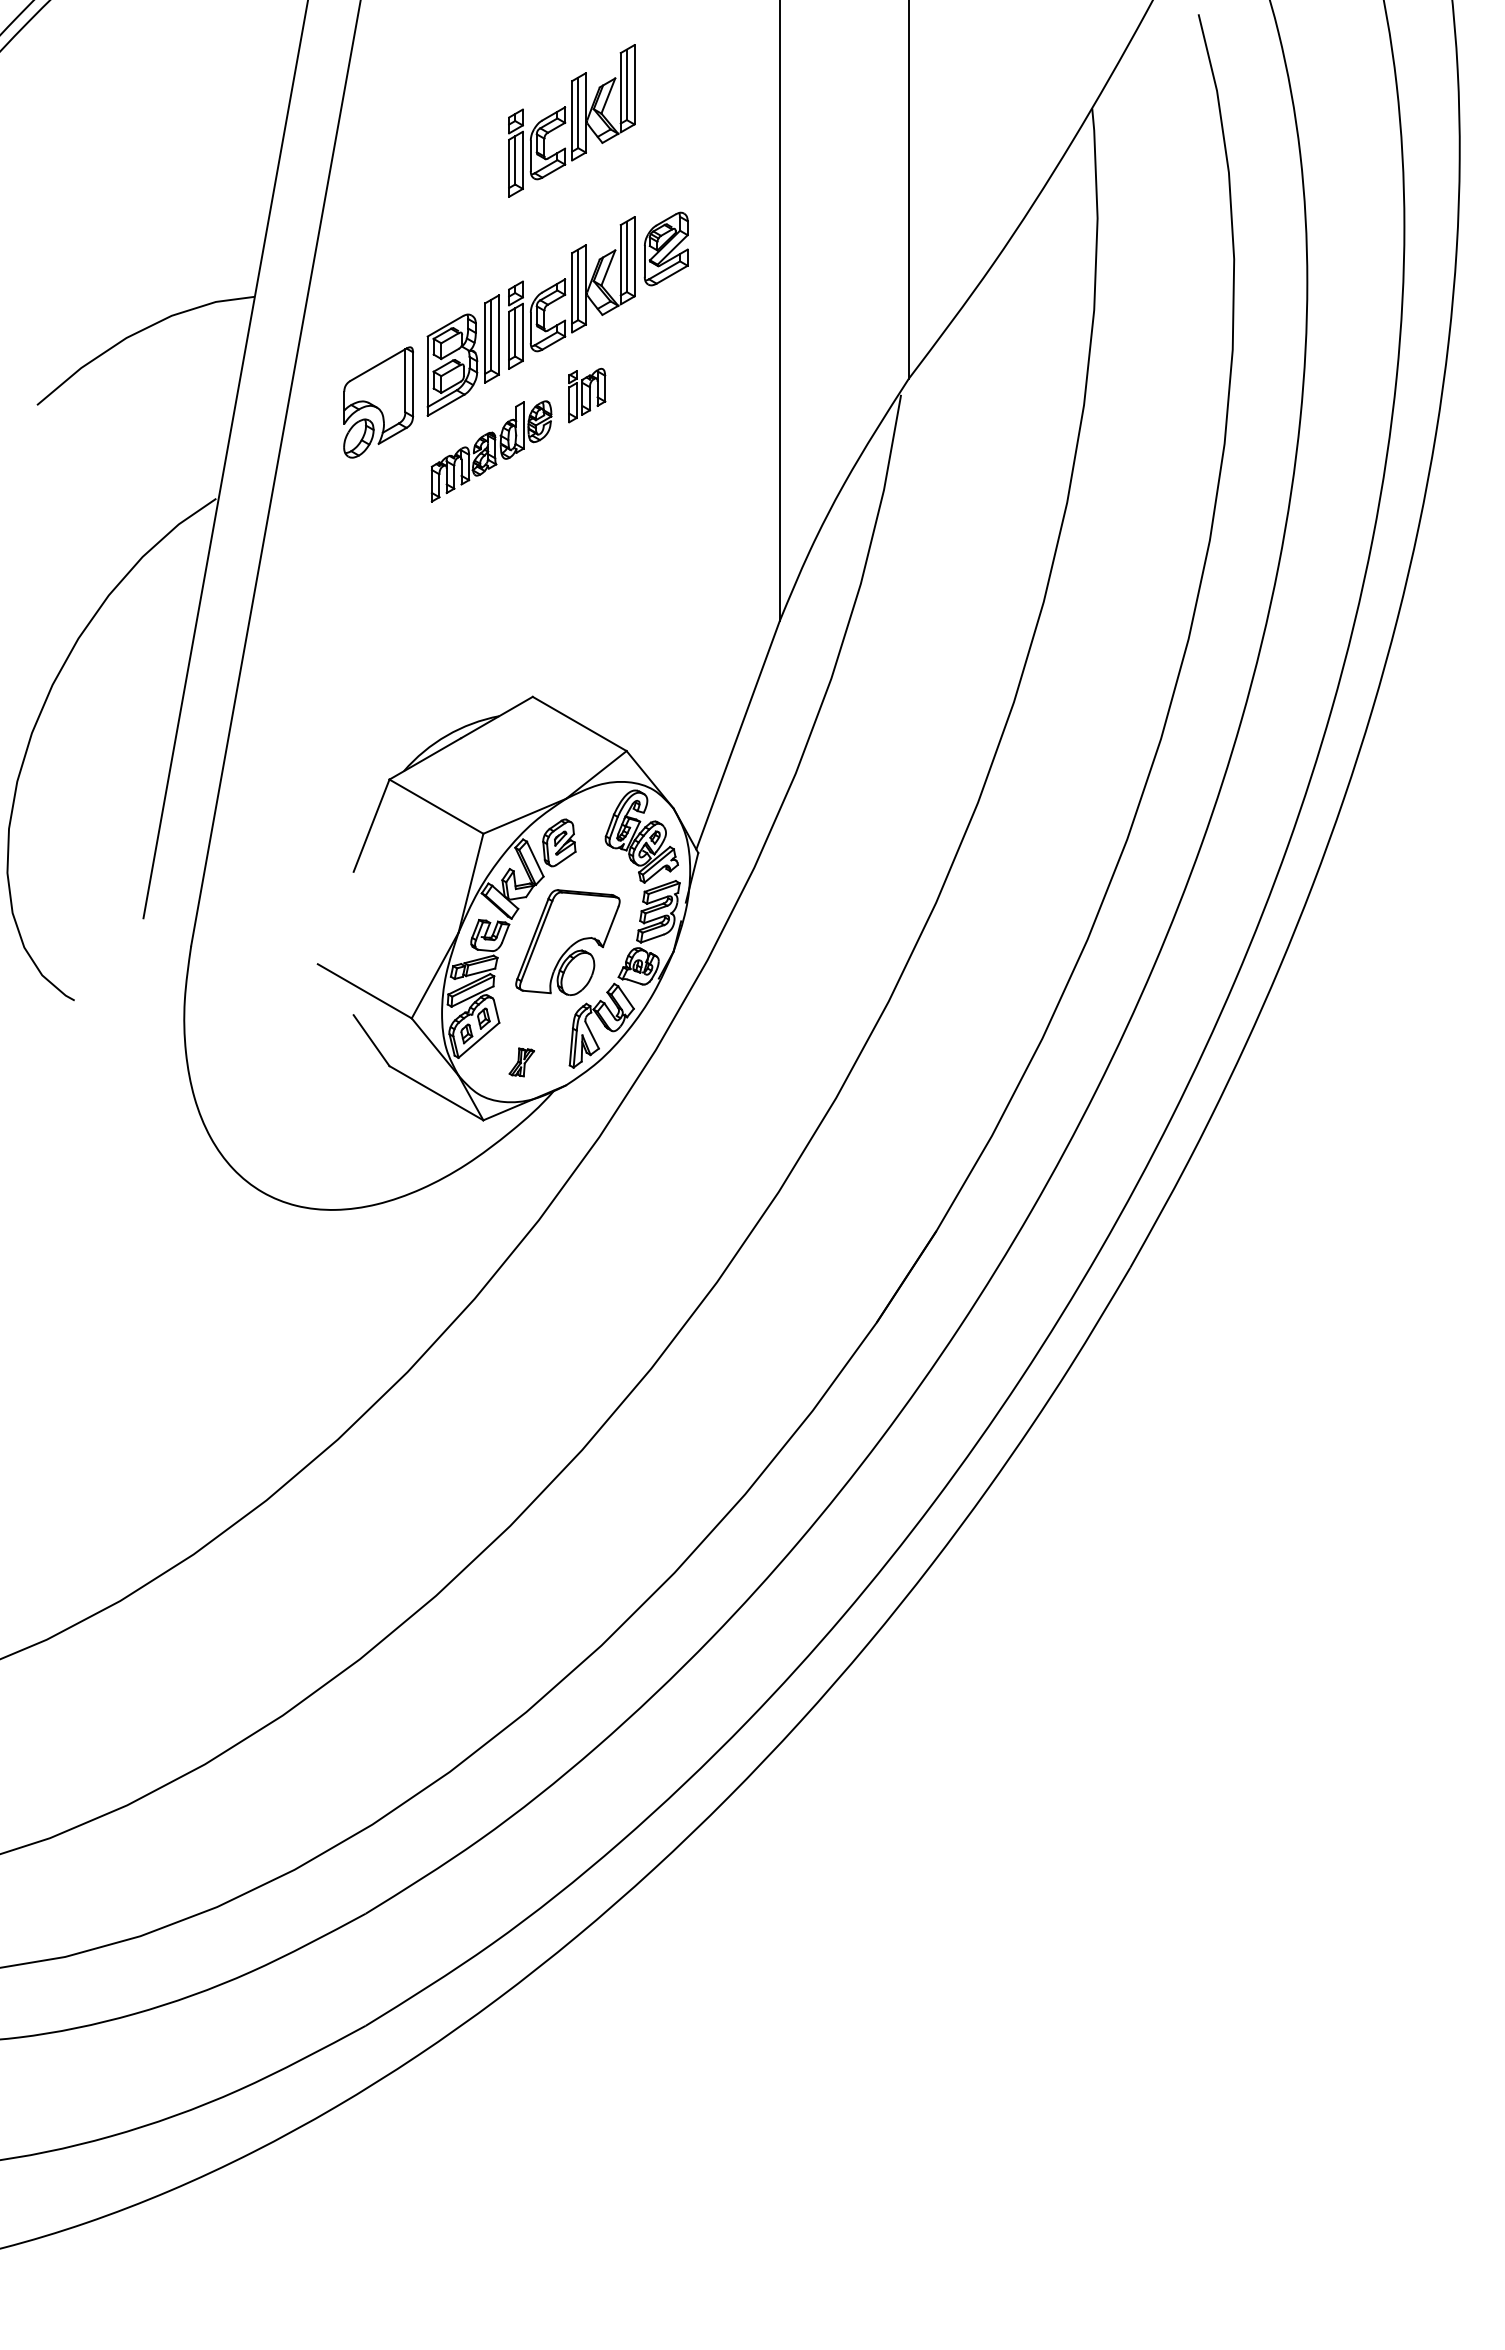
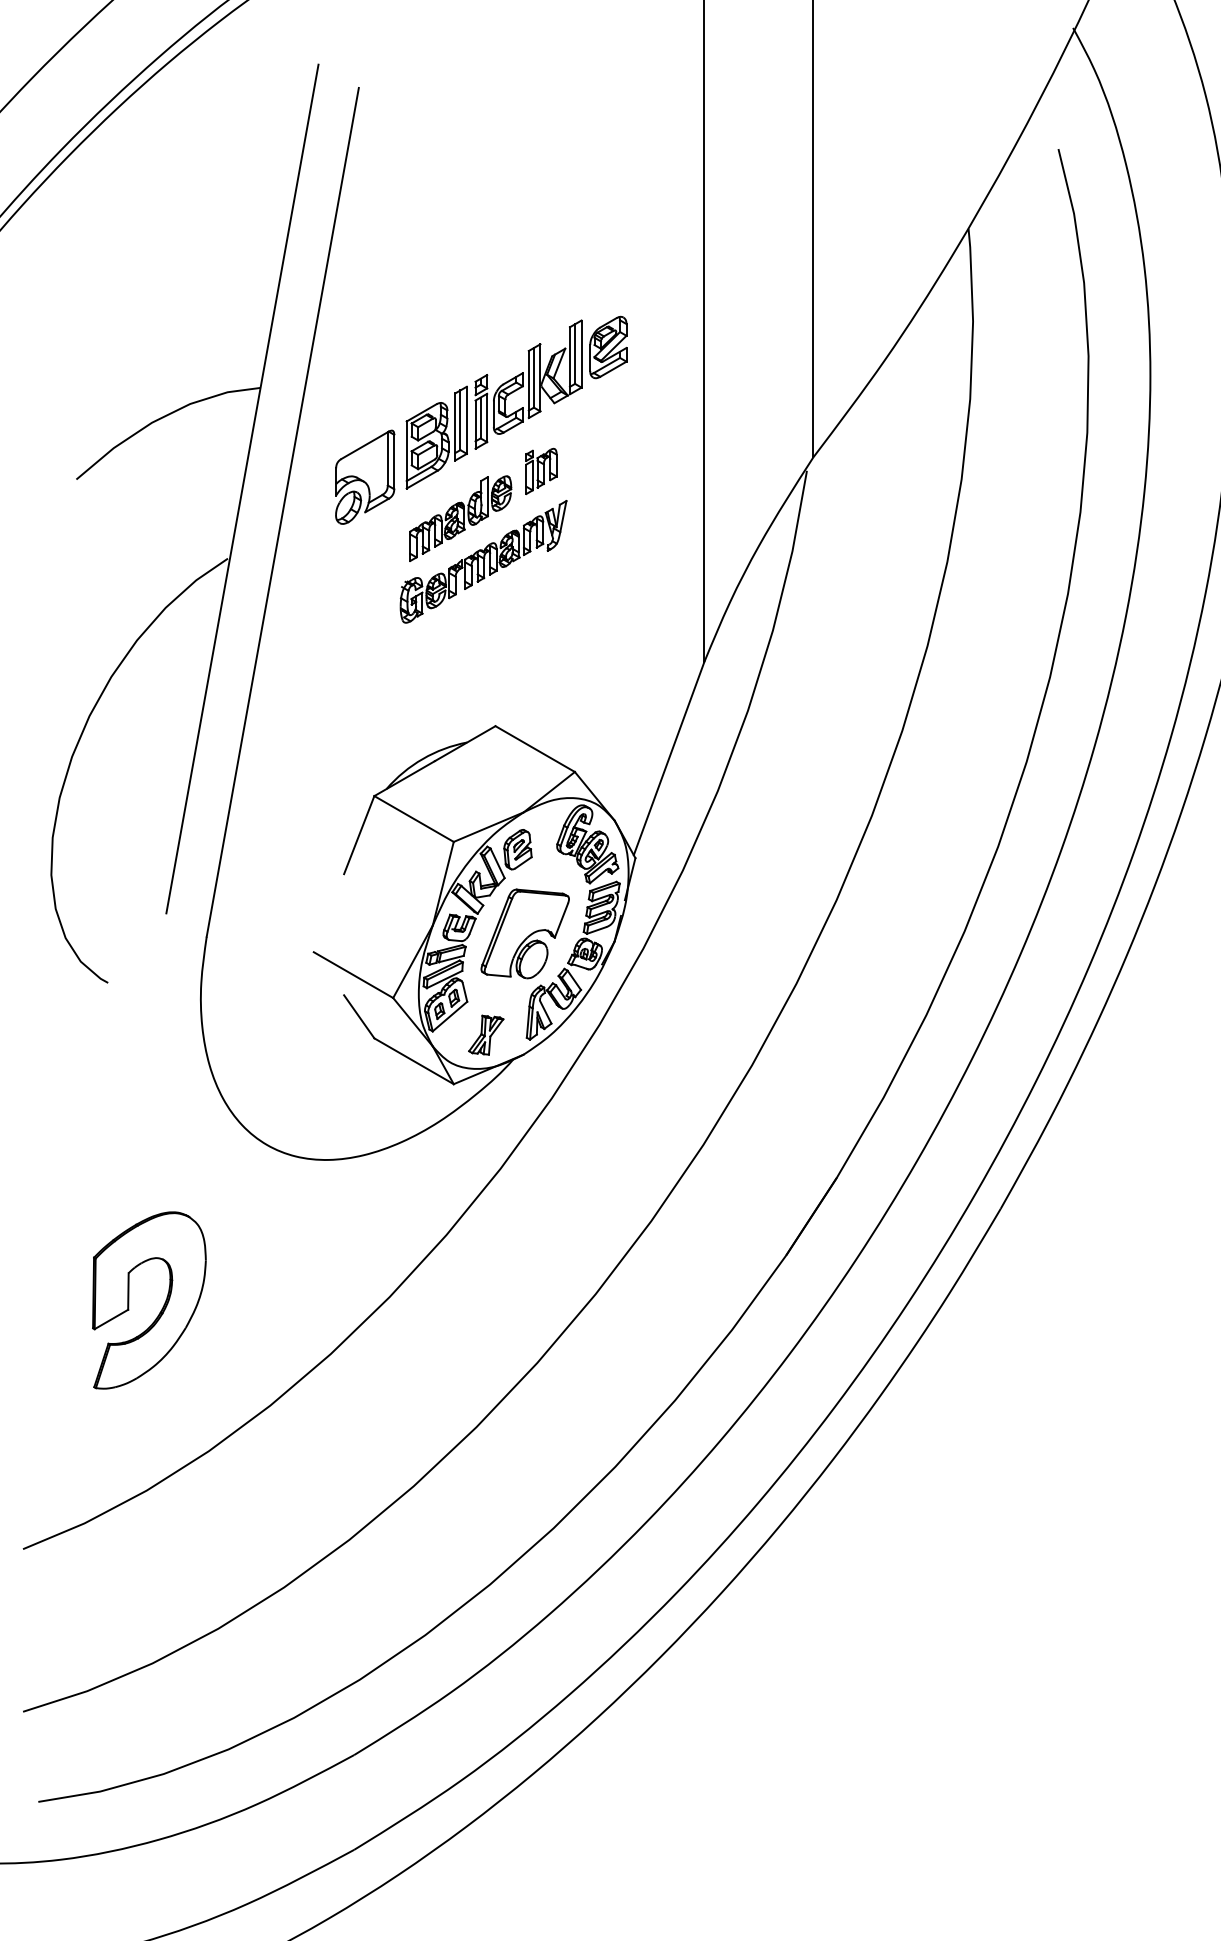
part: (571, 120) -> (528, 238), removed
part: (518, 502) -> (483, 561), added
part: (521, 1062) -> (485, 1035), size x1.67
part: (140, 1380) -> (163, 1304), added

